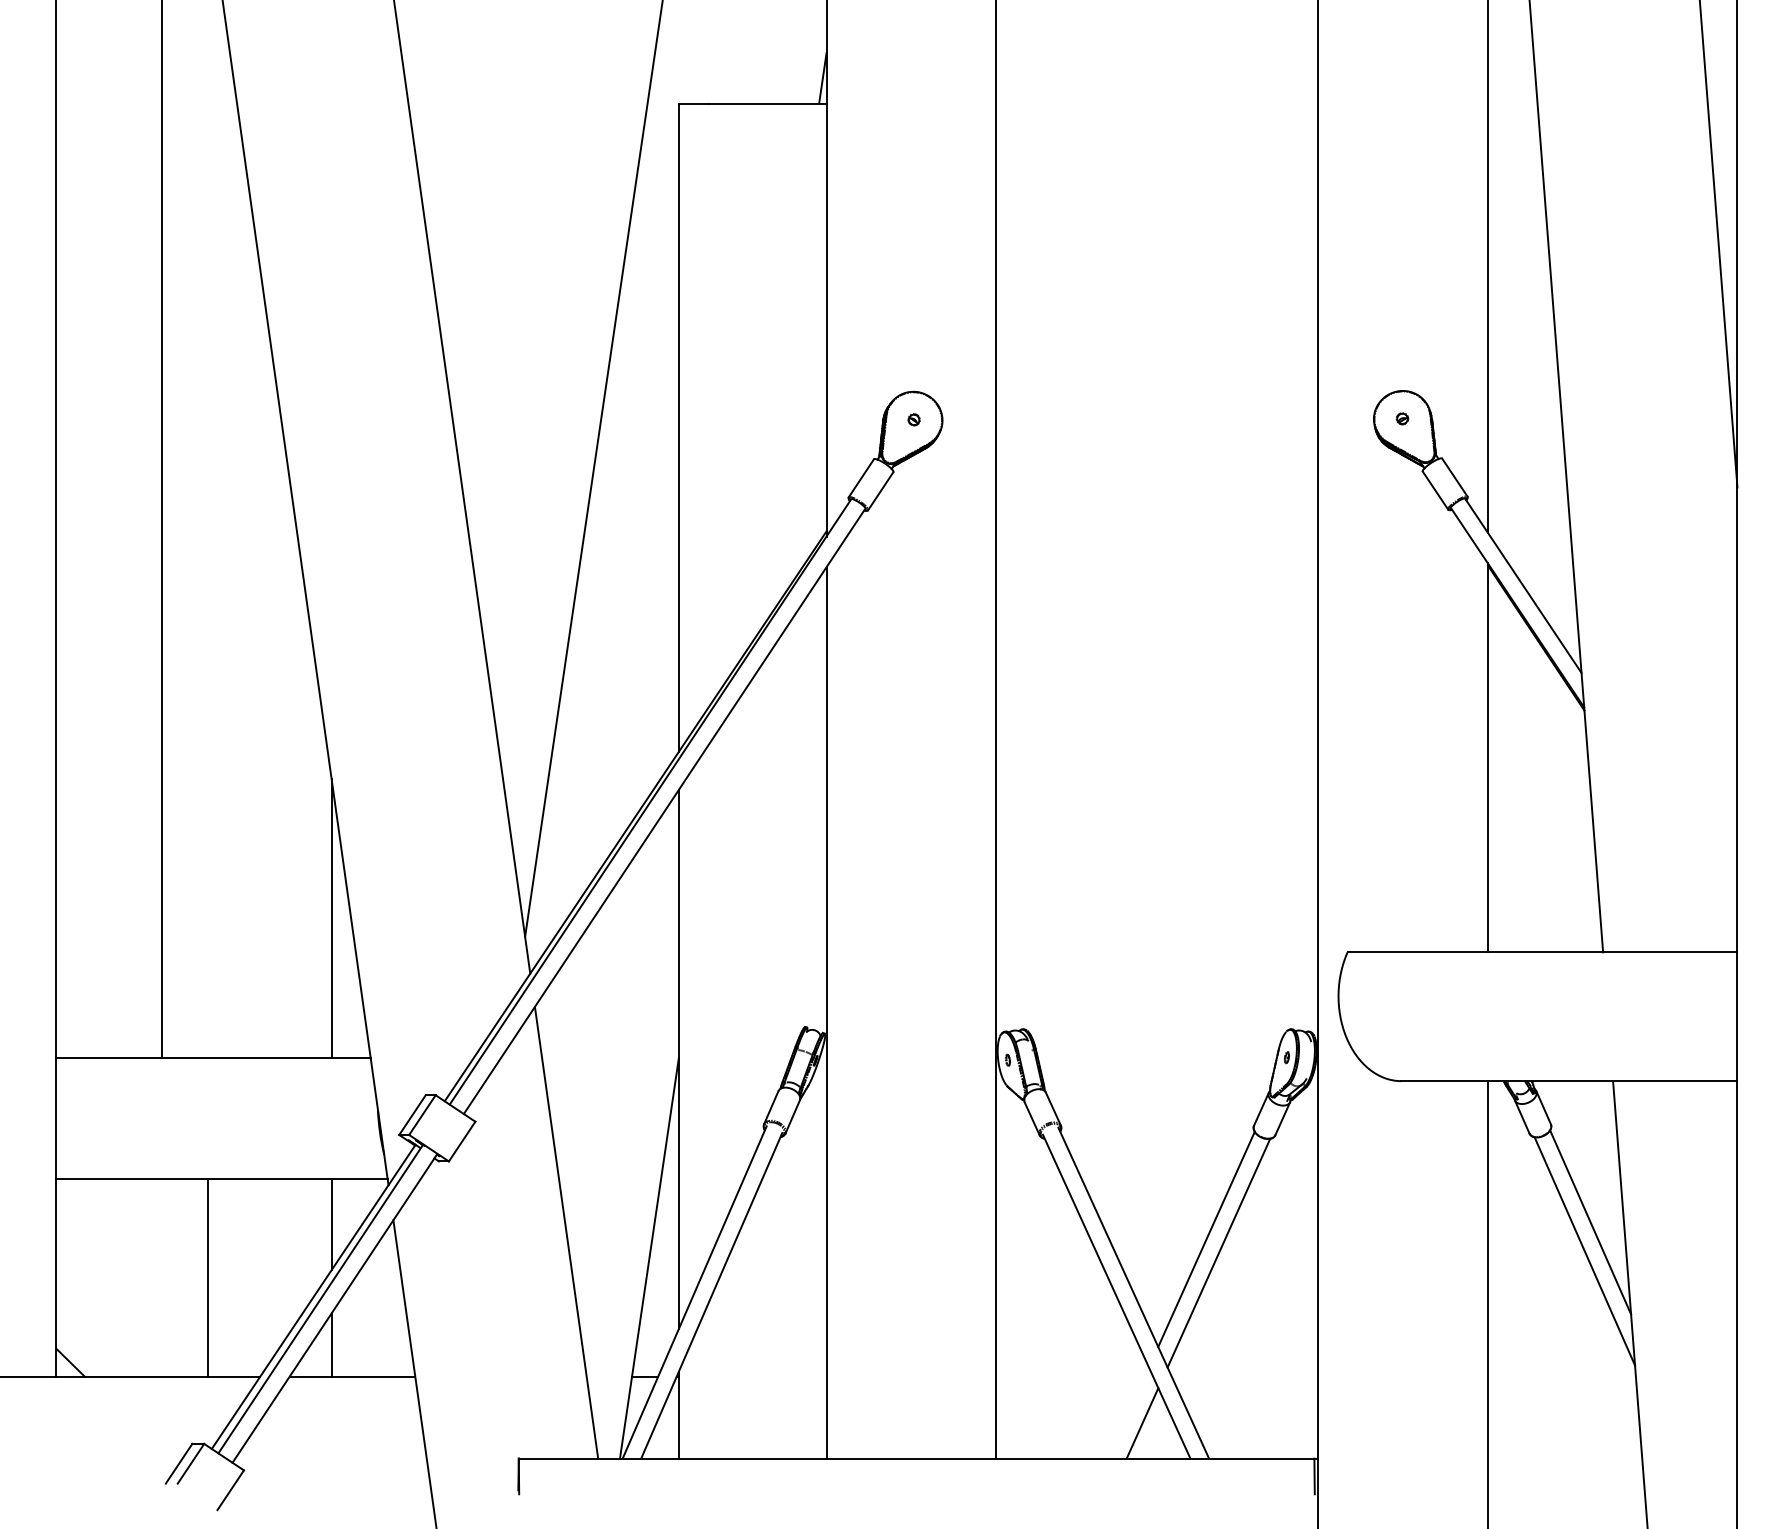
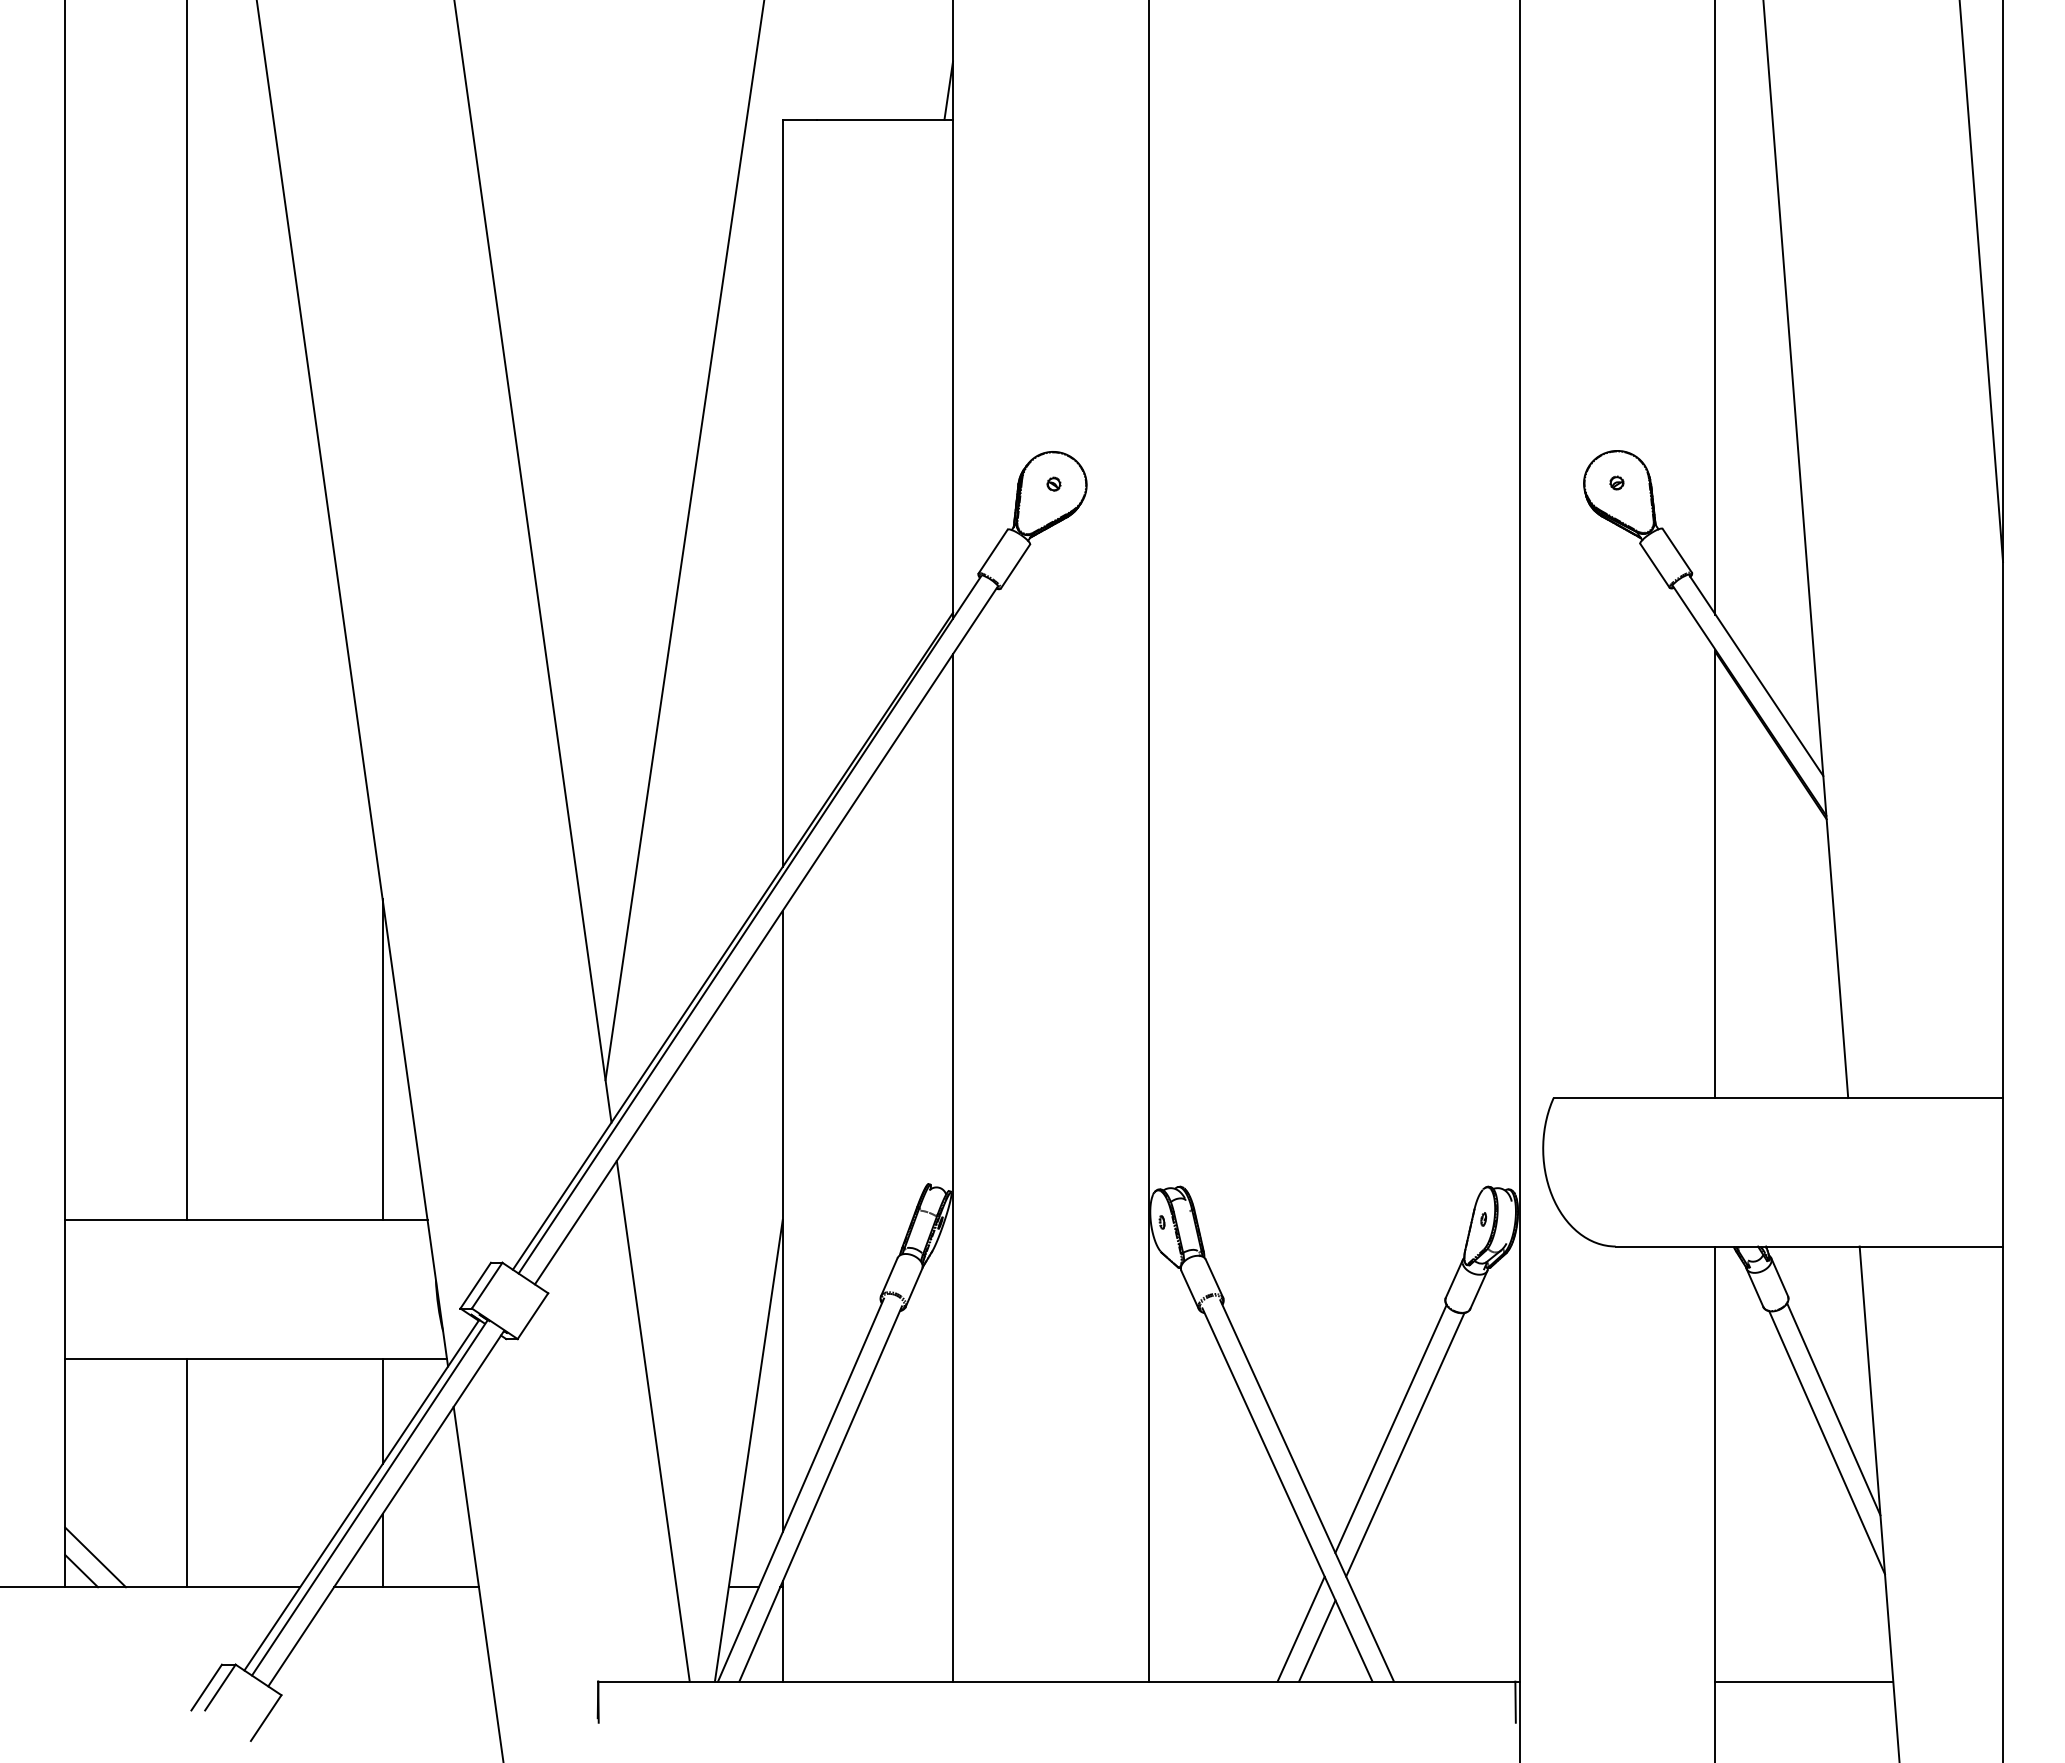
line: (207, 1278) -> (186, 1473), moved
line: (82, 1350) -> (95, 1557), added
line: (1127, 1412) -> (1300, 1628), added
line: (1565, 1458) -> (1804, 1681), added

